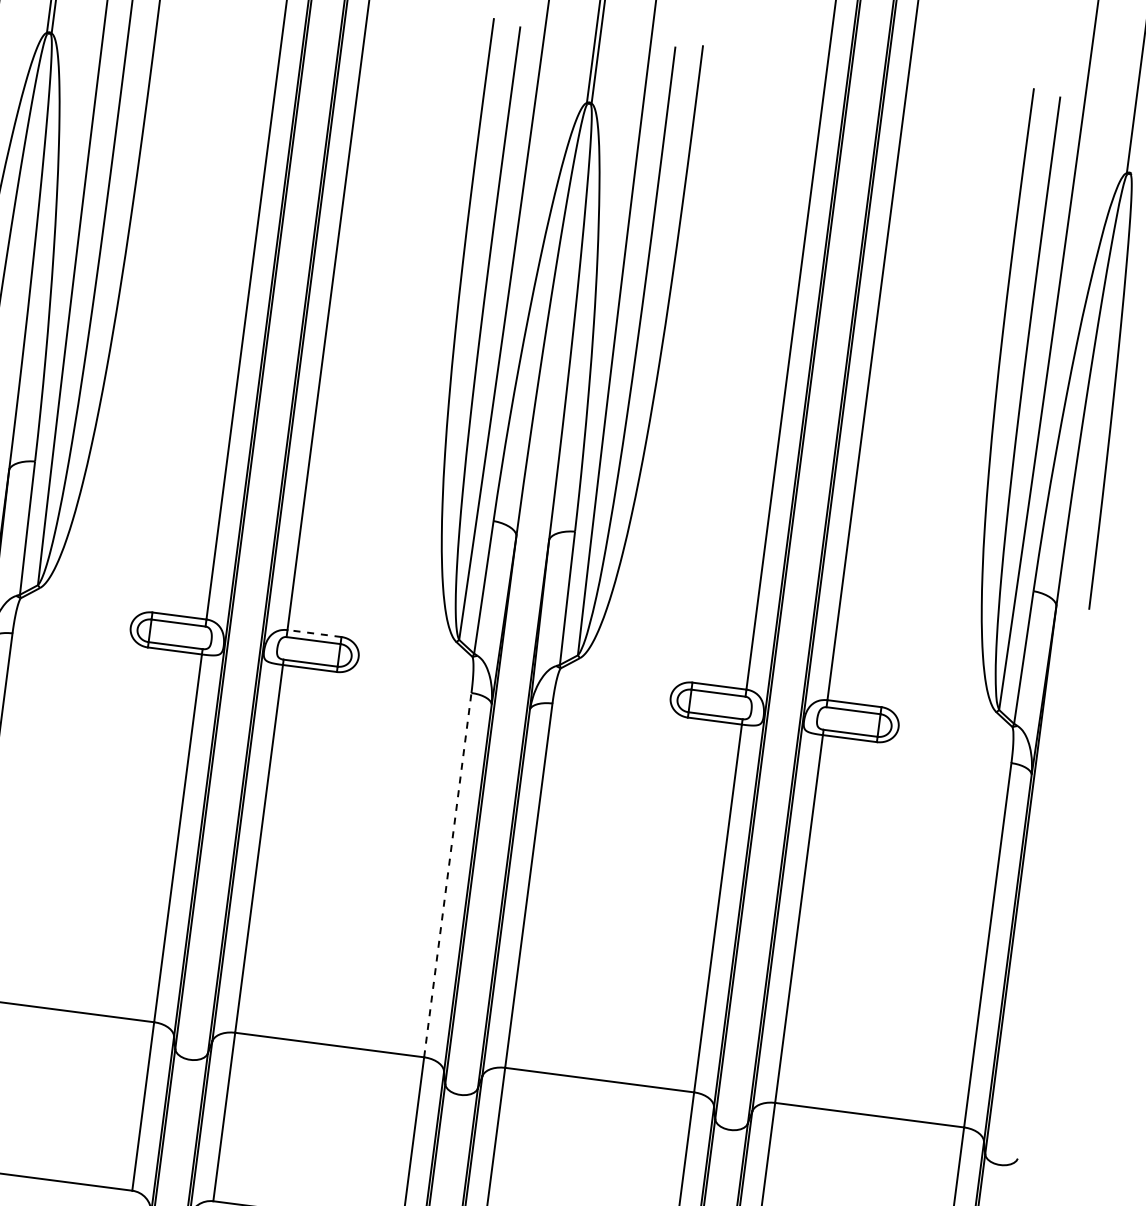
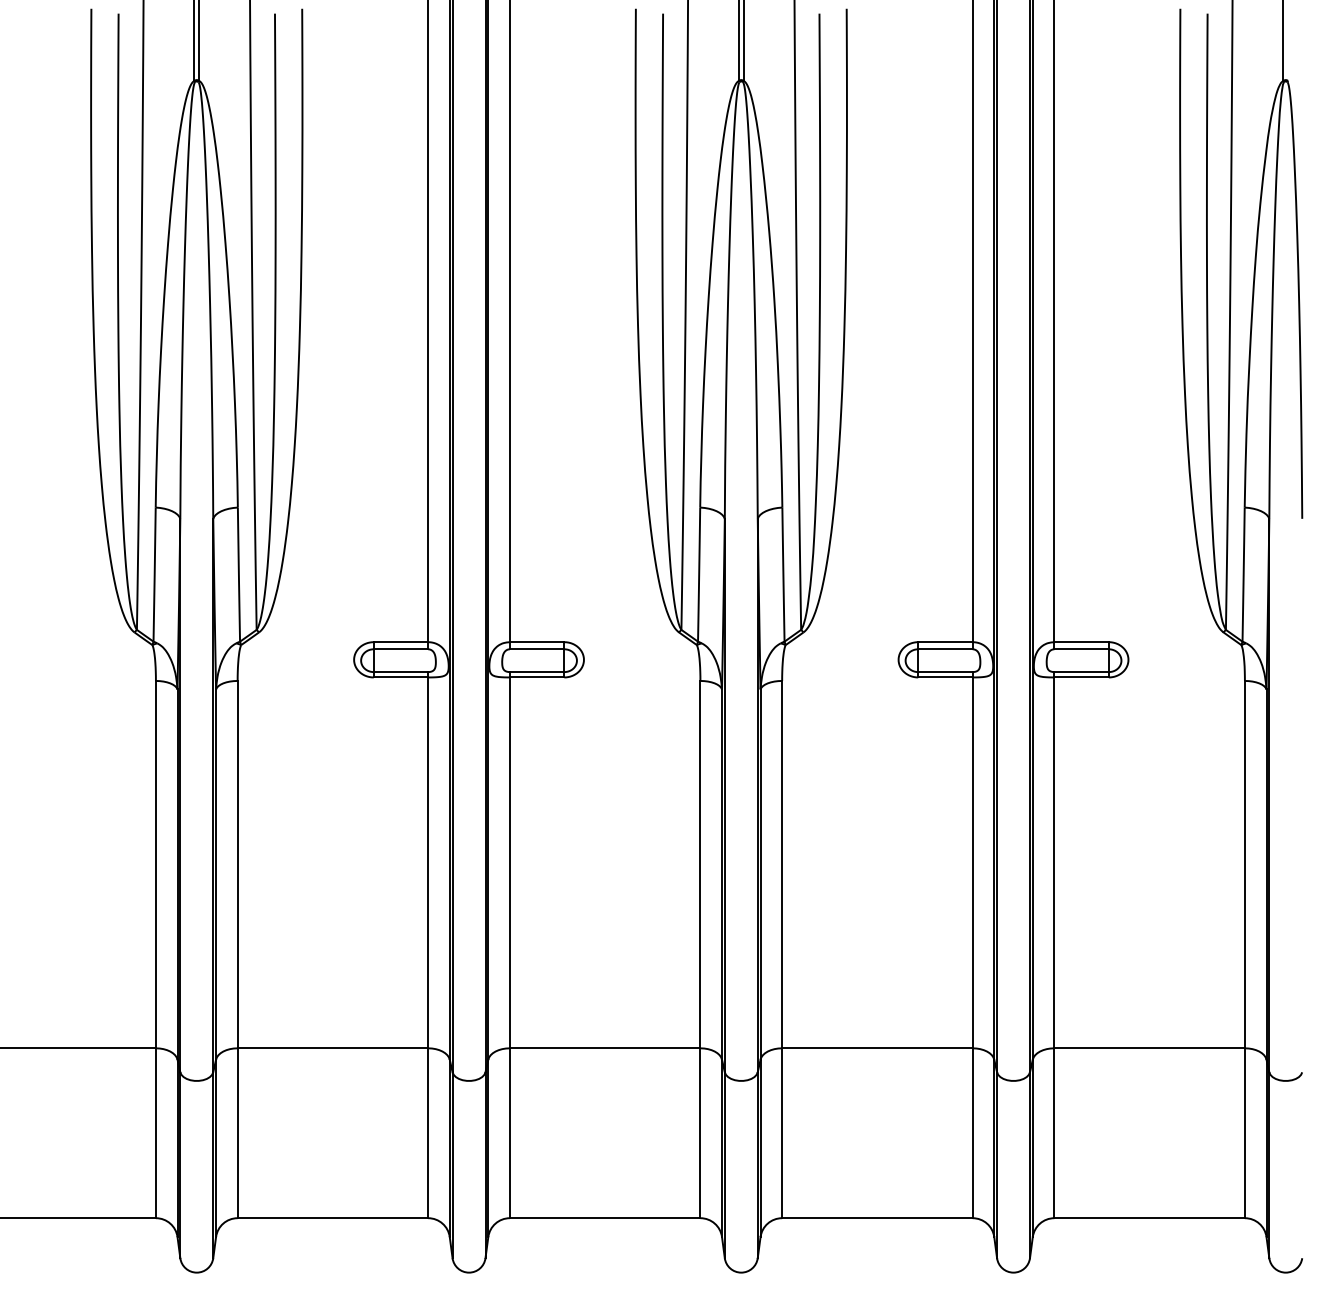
line: (313, 633) -> (536, 642), dashed -> solid
line: (447, 875) -> (700, 864), dashed -> solid

